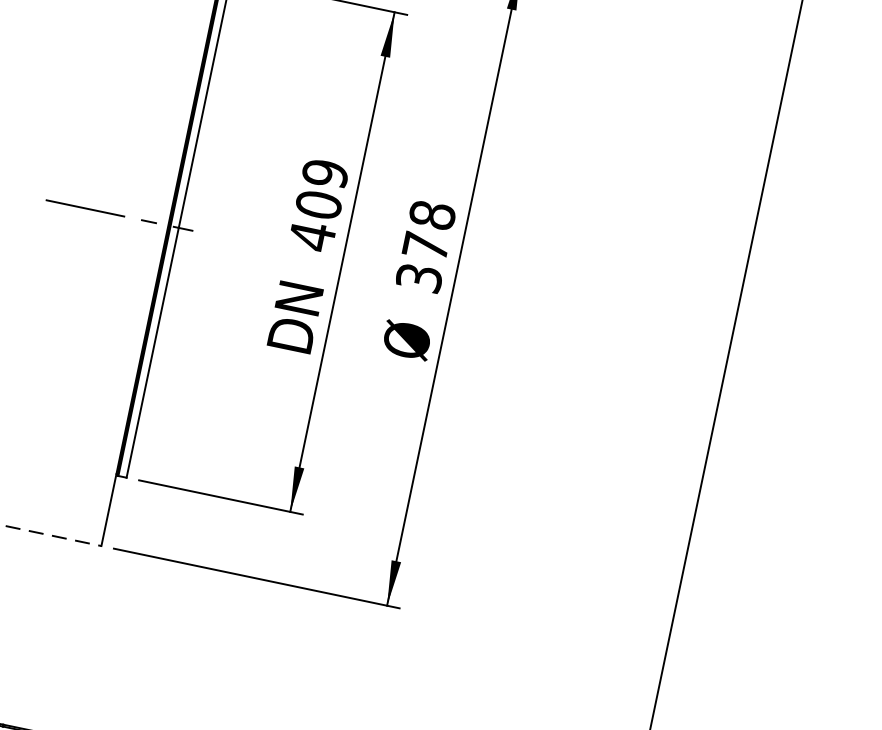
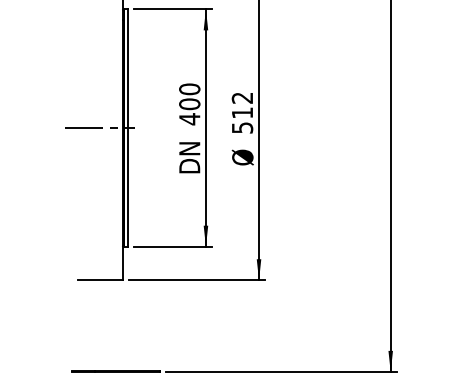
text: (324, 173) -> (189, 89), 409 -> 400
text: (426, 245) -> (242, 112), 378 -> 512
line: (53, 536) -> (100, 280), dashed -> solid

